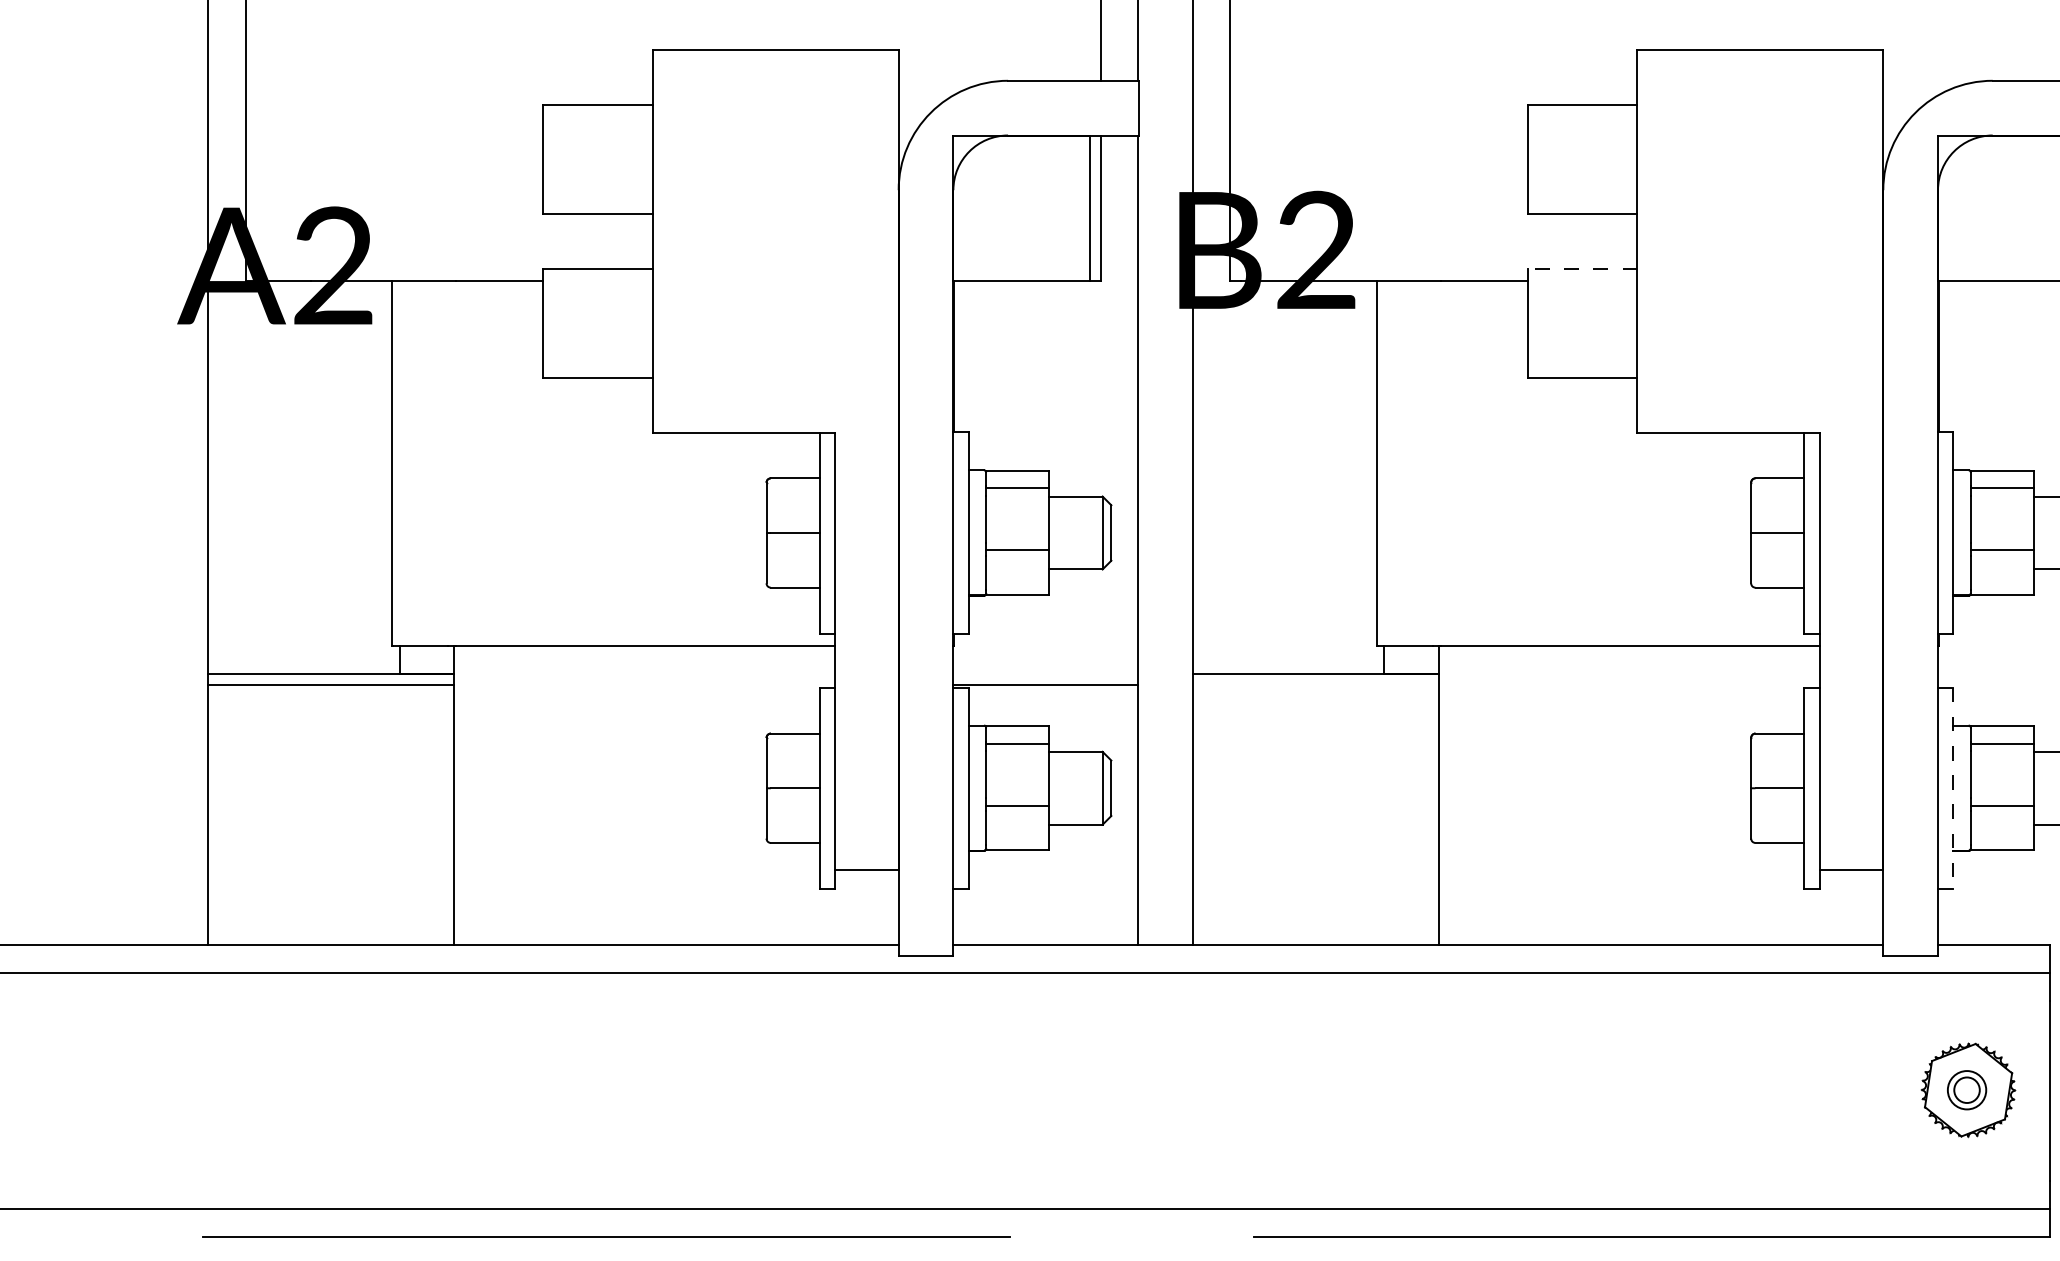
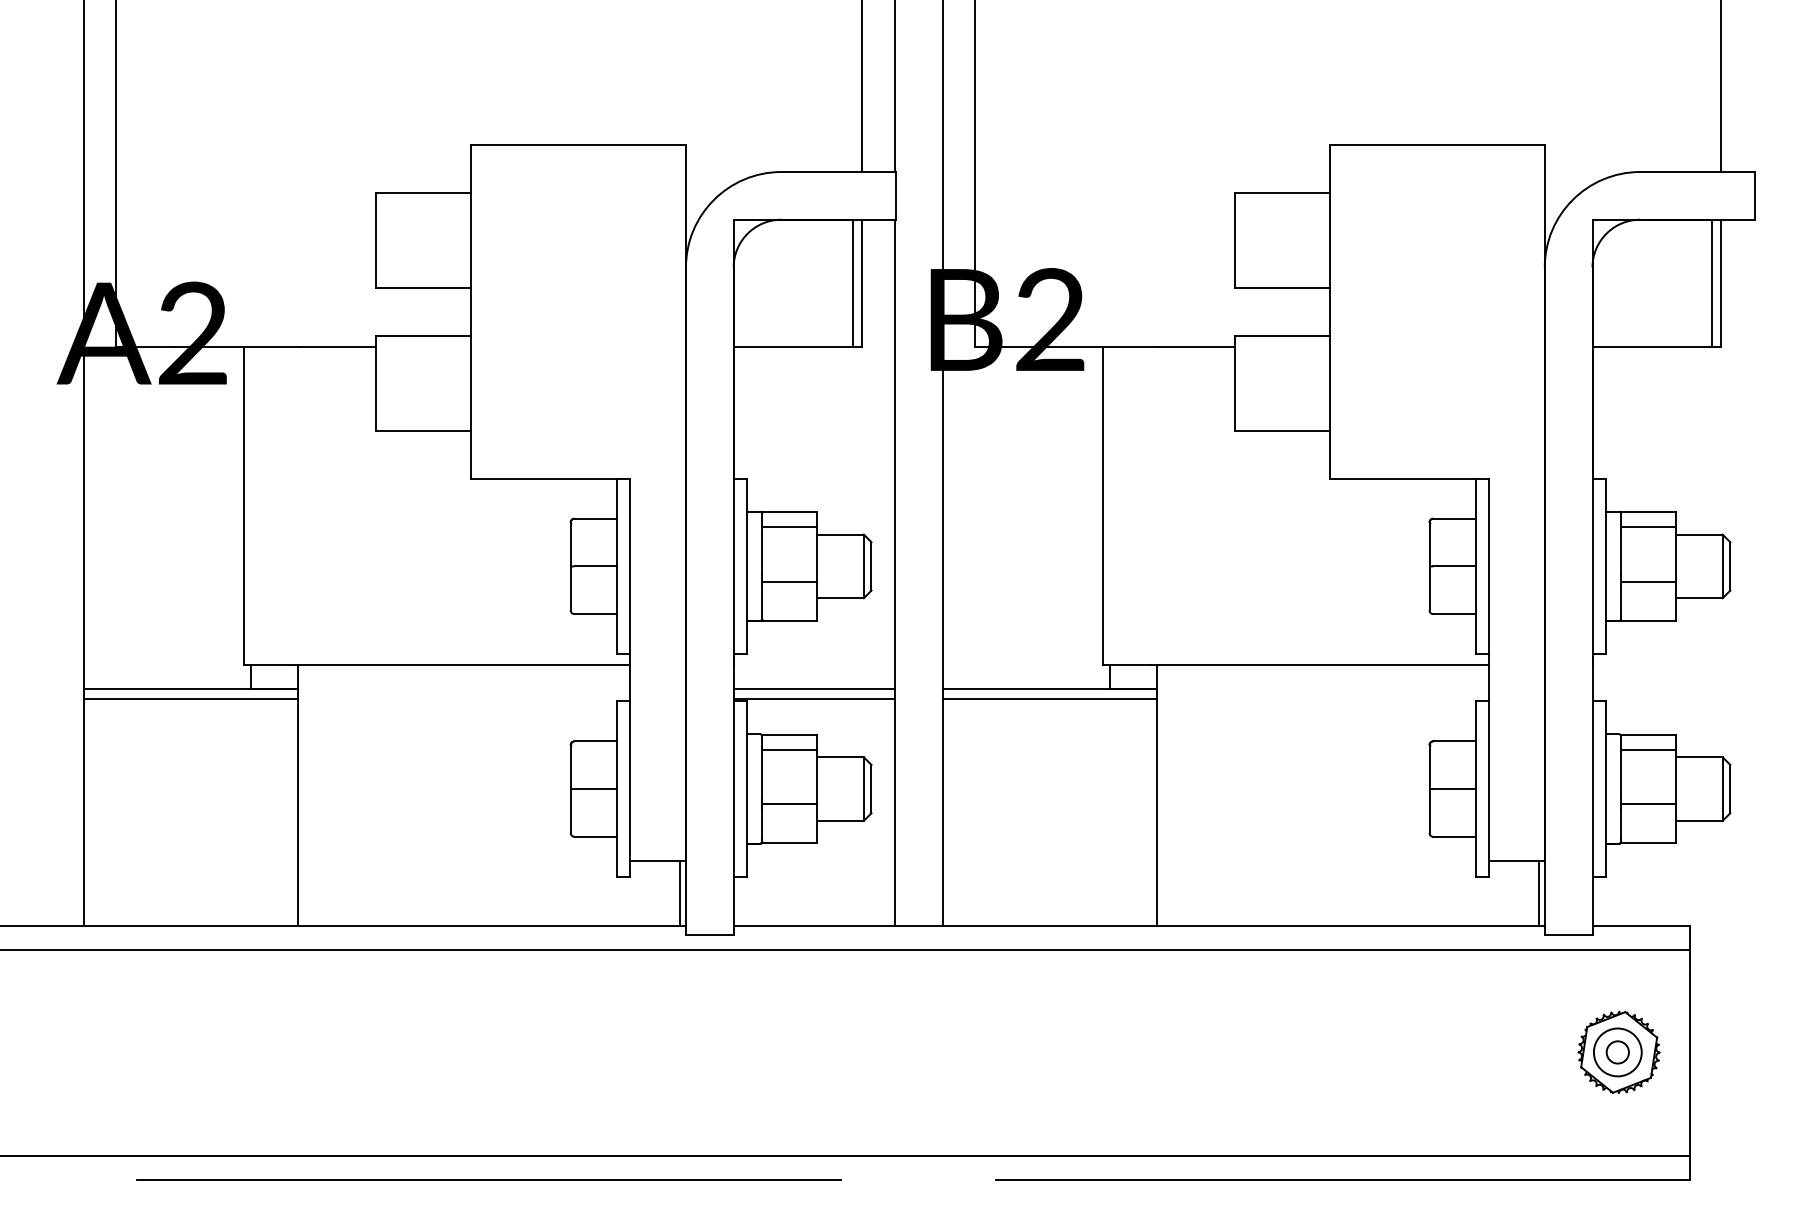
line: (1582, 268) -> (1282, 335), dashed -> solid
line: (1044, 674) -> (813, 689), added
line: (1315, 685) -> (1049, 699), added
line: (1952, 788) -> (1605, 789), dashed -> solid
line: (892, 906) -> (680, 892), added
line: (1876, 906) -> (1538, 892), added
circle: (1966, 1090) -> (1617, 1052), size x1.43
line: (605, 1235) -> (488, 1179), moved

